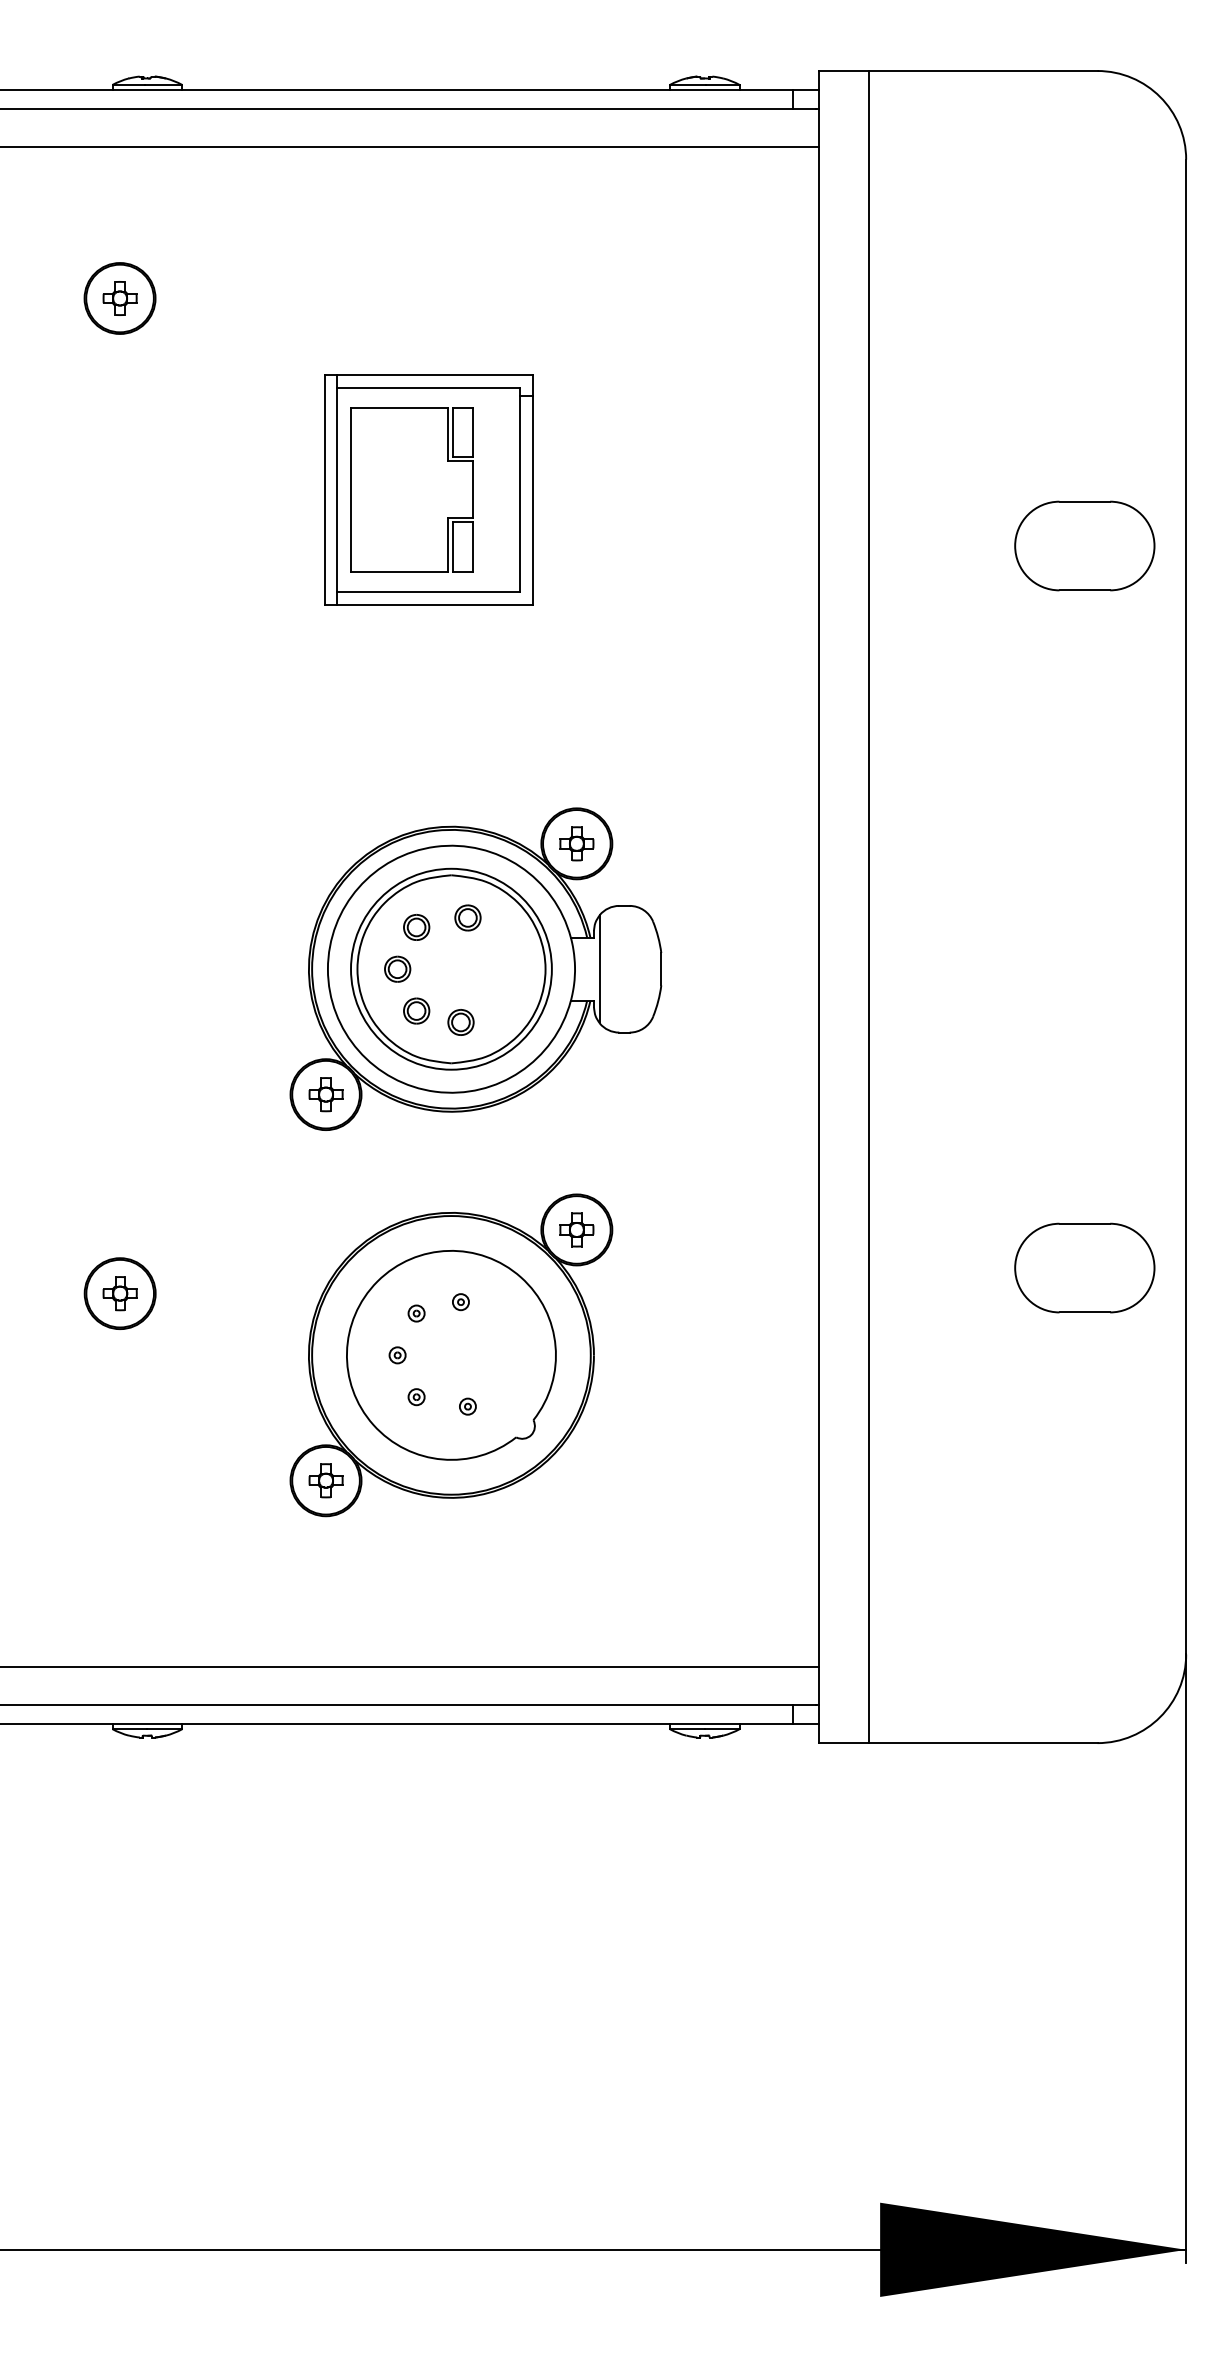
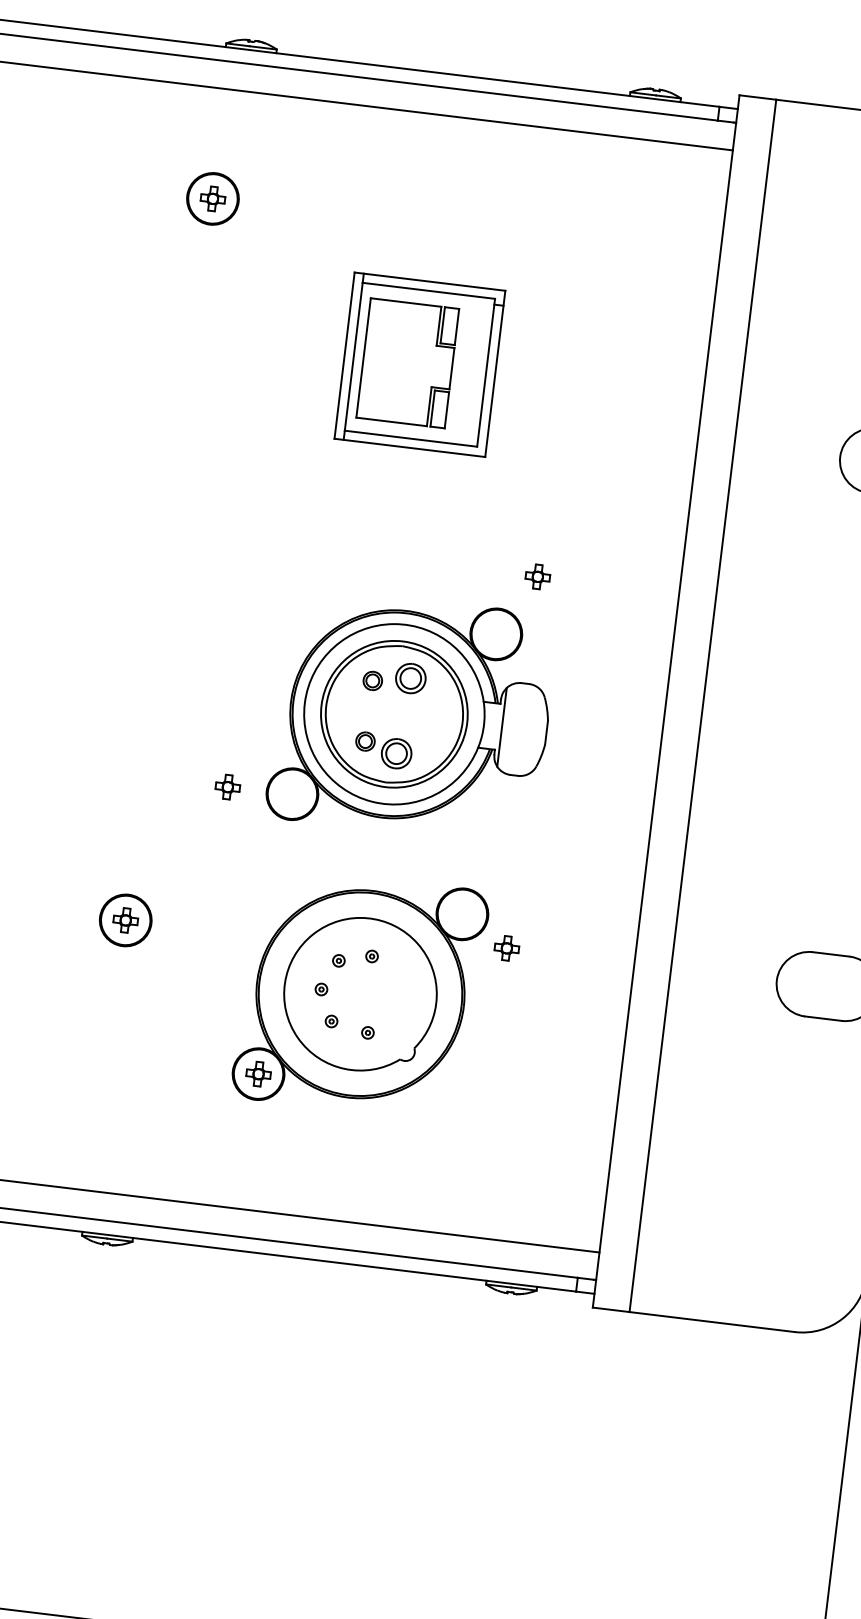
part: (576, 843) -> (537, 576), moved
part: (467, 917) -> (410, 678), size x1.6
part: (397, 968) -> (355, 709), removed
part: (460, 1022) -> (396, 753), size x1.6
part: (325, 1094) -> (227, 786), moved
part: (576, 1229) -> (506, 948), moved

